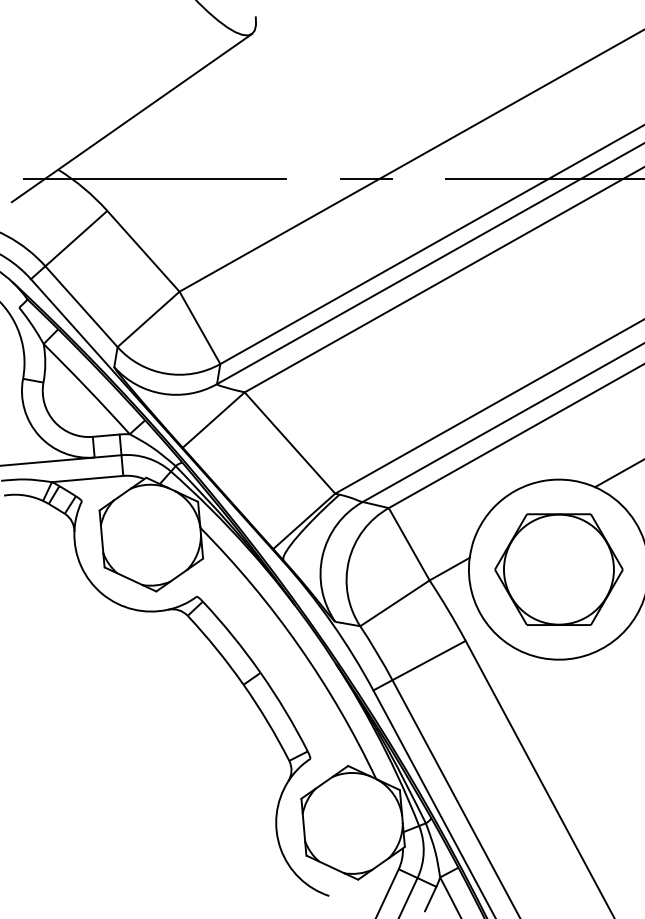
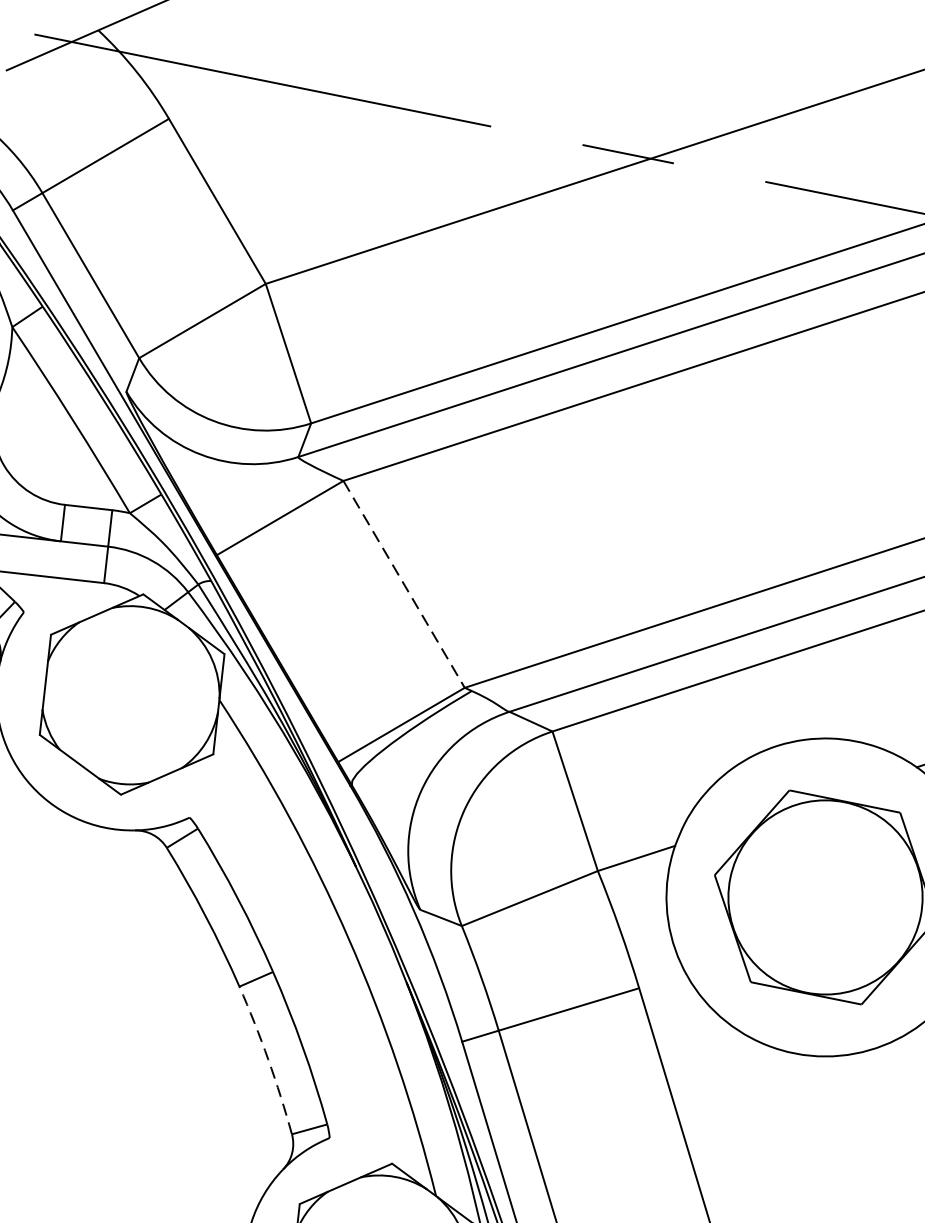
line: (289, 443) -> (403, 585), solid -> dashed
arc: (267, 722) -> (267, 1060), solid -> dashed

